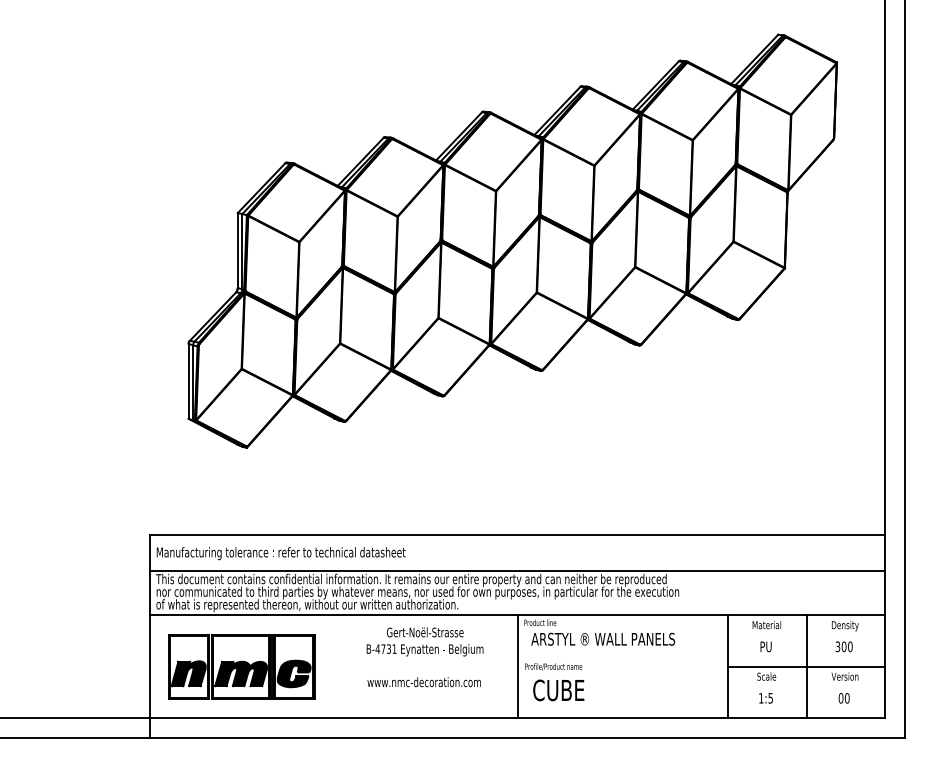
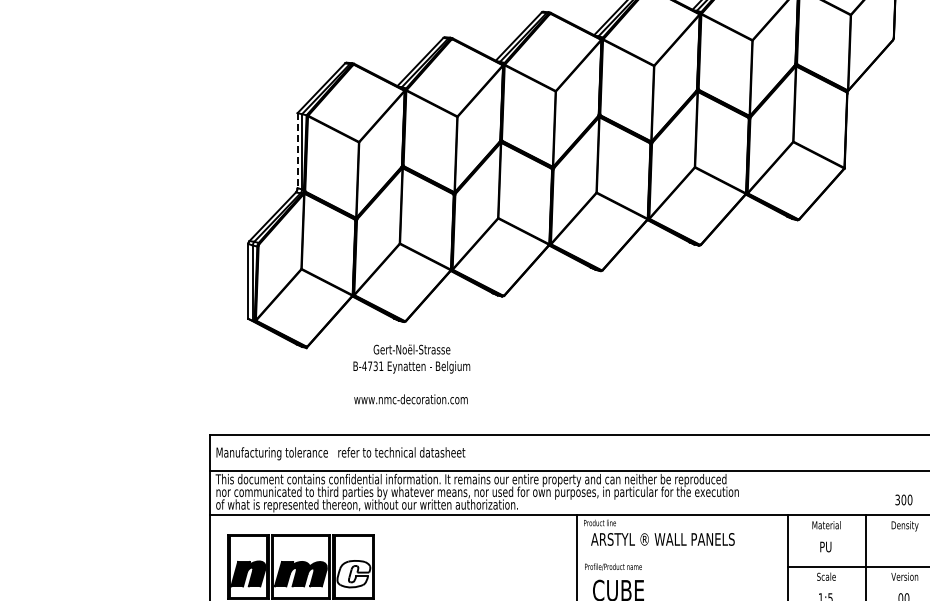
line: (237, 250) -> (297, 150), solid -> dashed
text: (843, 646) -> (903, 499), moved
text: (424, 657) -> (411, 374), moved
fill: (293, 673) -> (353, 573), removed

